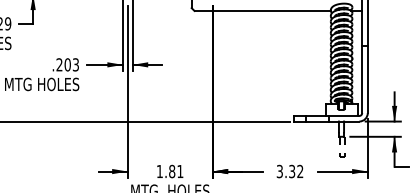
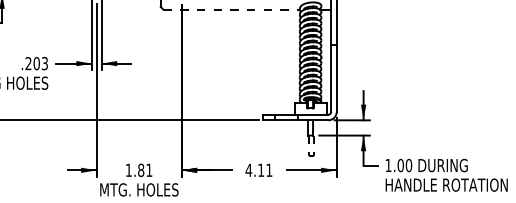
line: (263, 10) -> (232, 9), solid -> dashed
text: (289, 170) -> (258, 169), 3.32 -> 4.11

